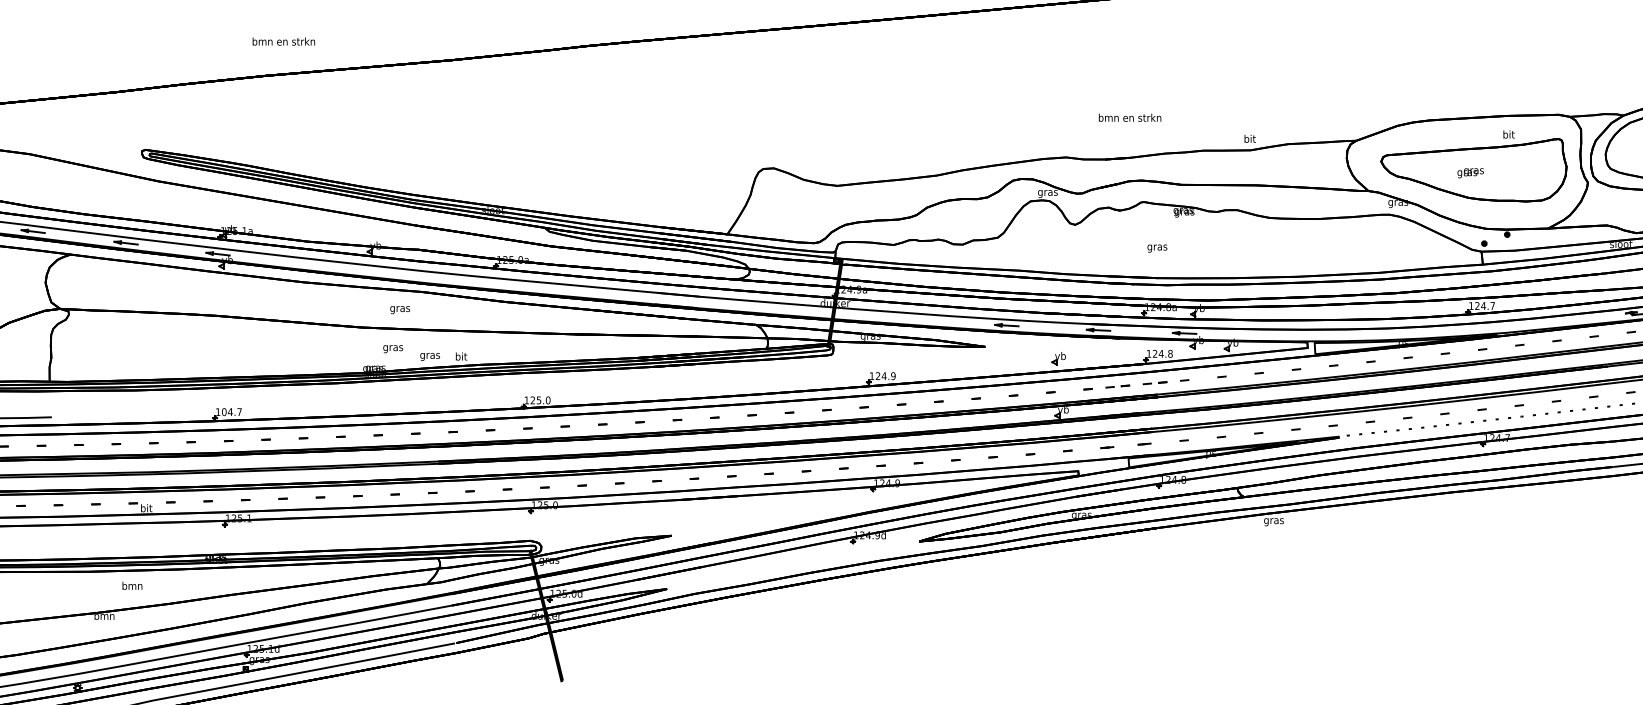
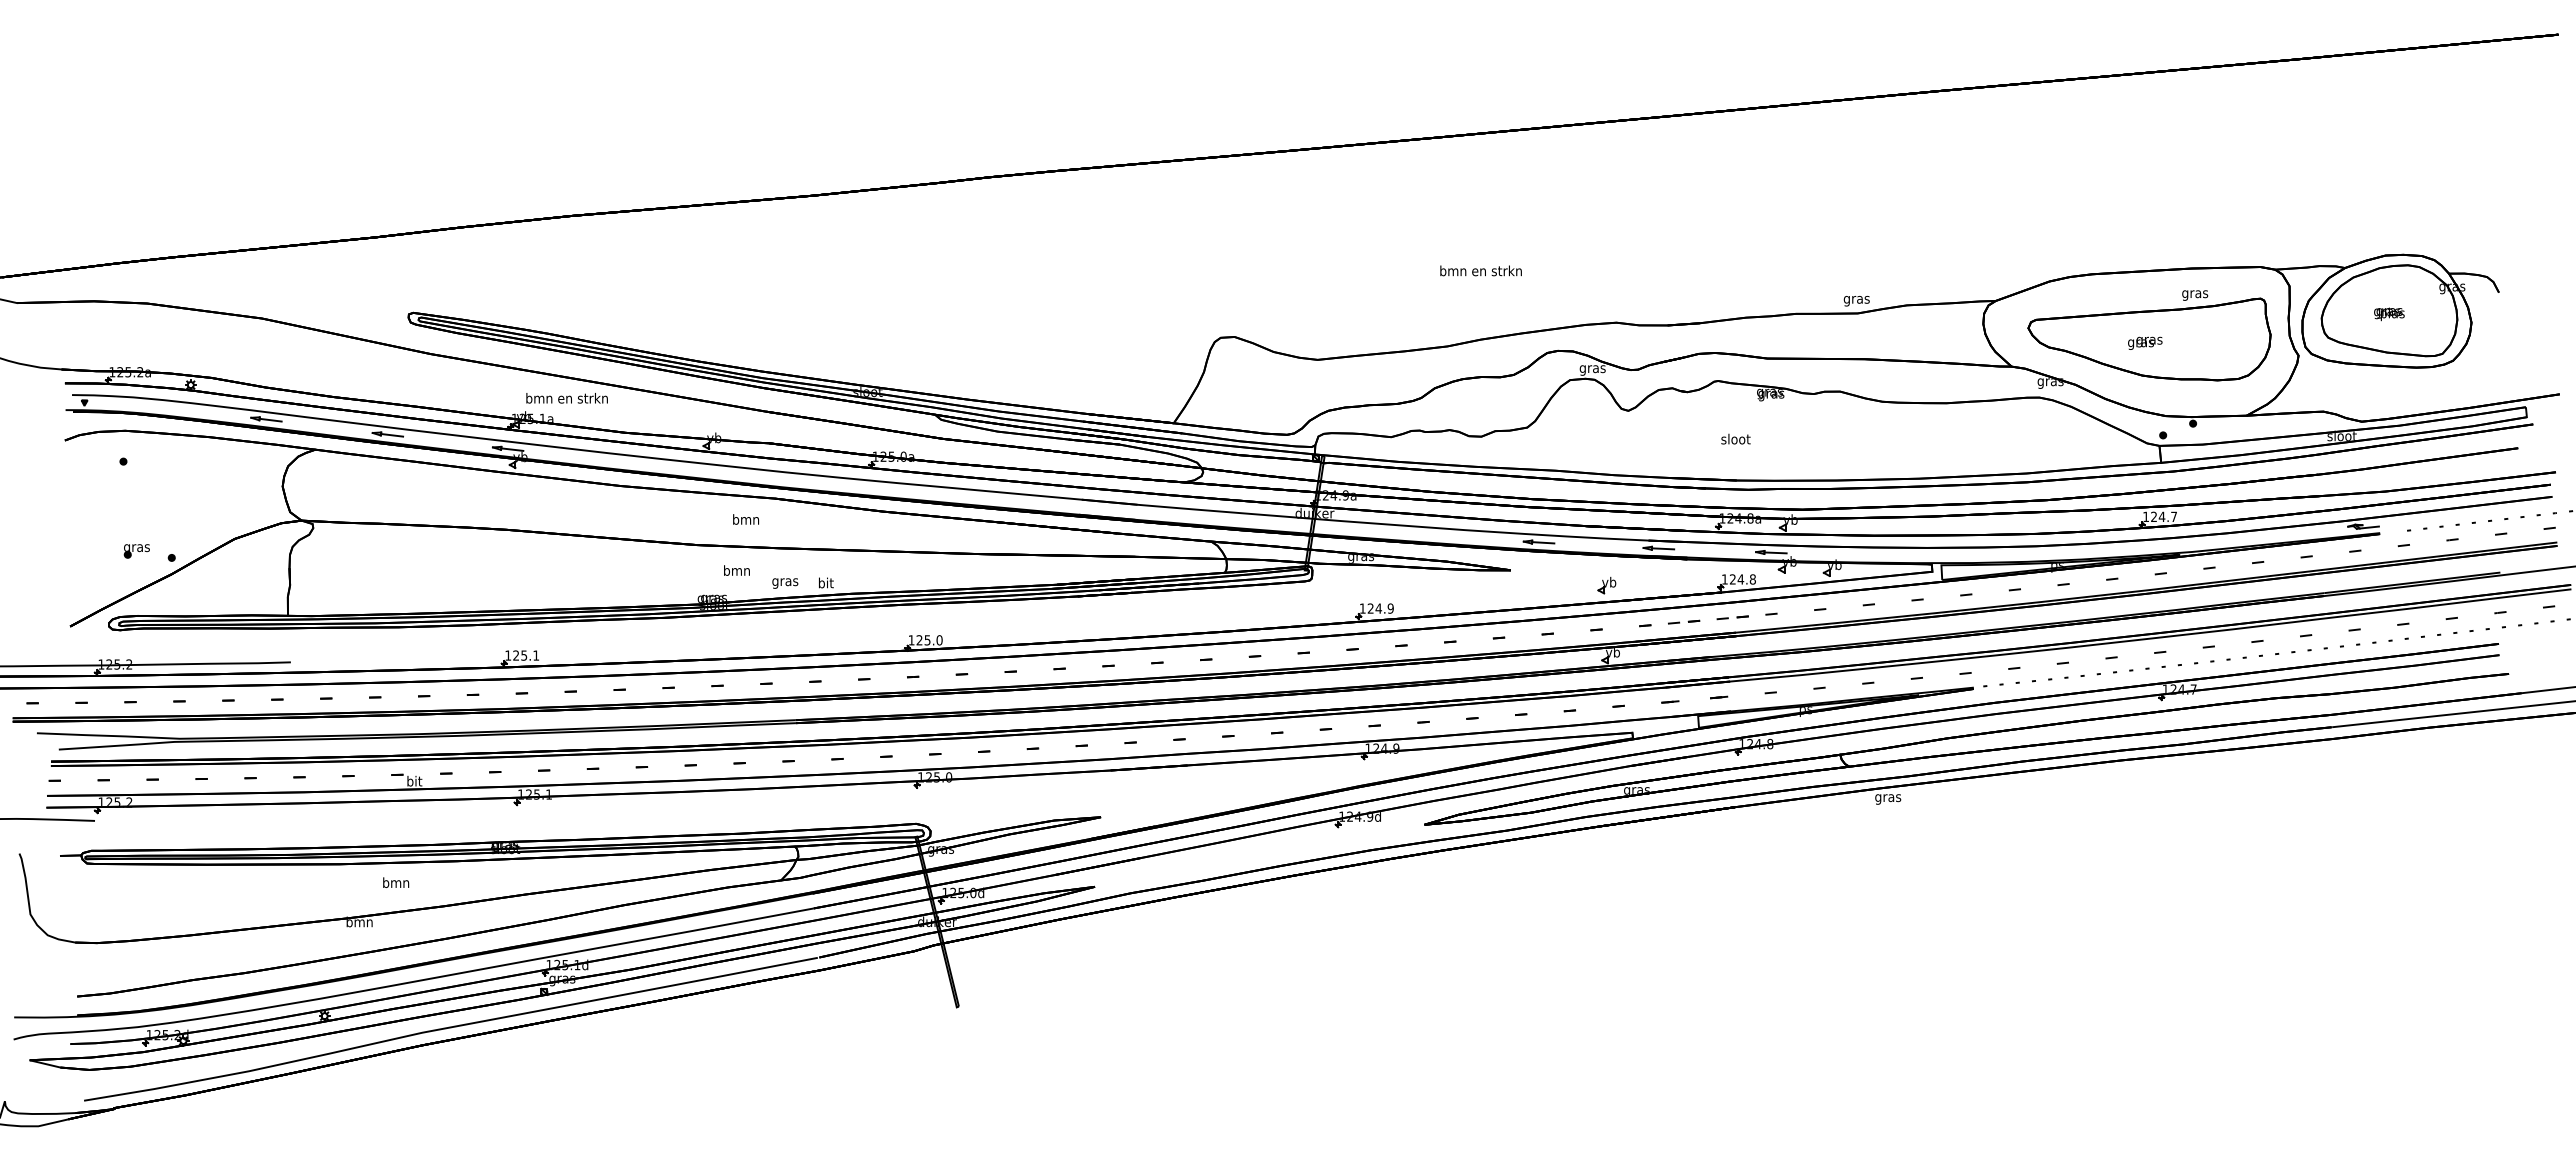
text: (283, 41) -> (566, 398), moved
text: (1129, 117) -> (1480, 270), moved
text: (1509, 135) -> (2195, 293), bit -> gras
text: (1249, 139) -> (1856, 299), bit -> gras
text: (1157, 247) -> (1735, 440), gras -> sloot
text: (400, 308) -> (746, 520), gras -> bmn
text: (392, 347) -> (736, 571), gras -> bmn
text: (232, 412) -> (526, 655), 104.7 -> 125.1

